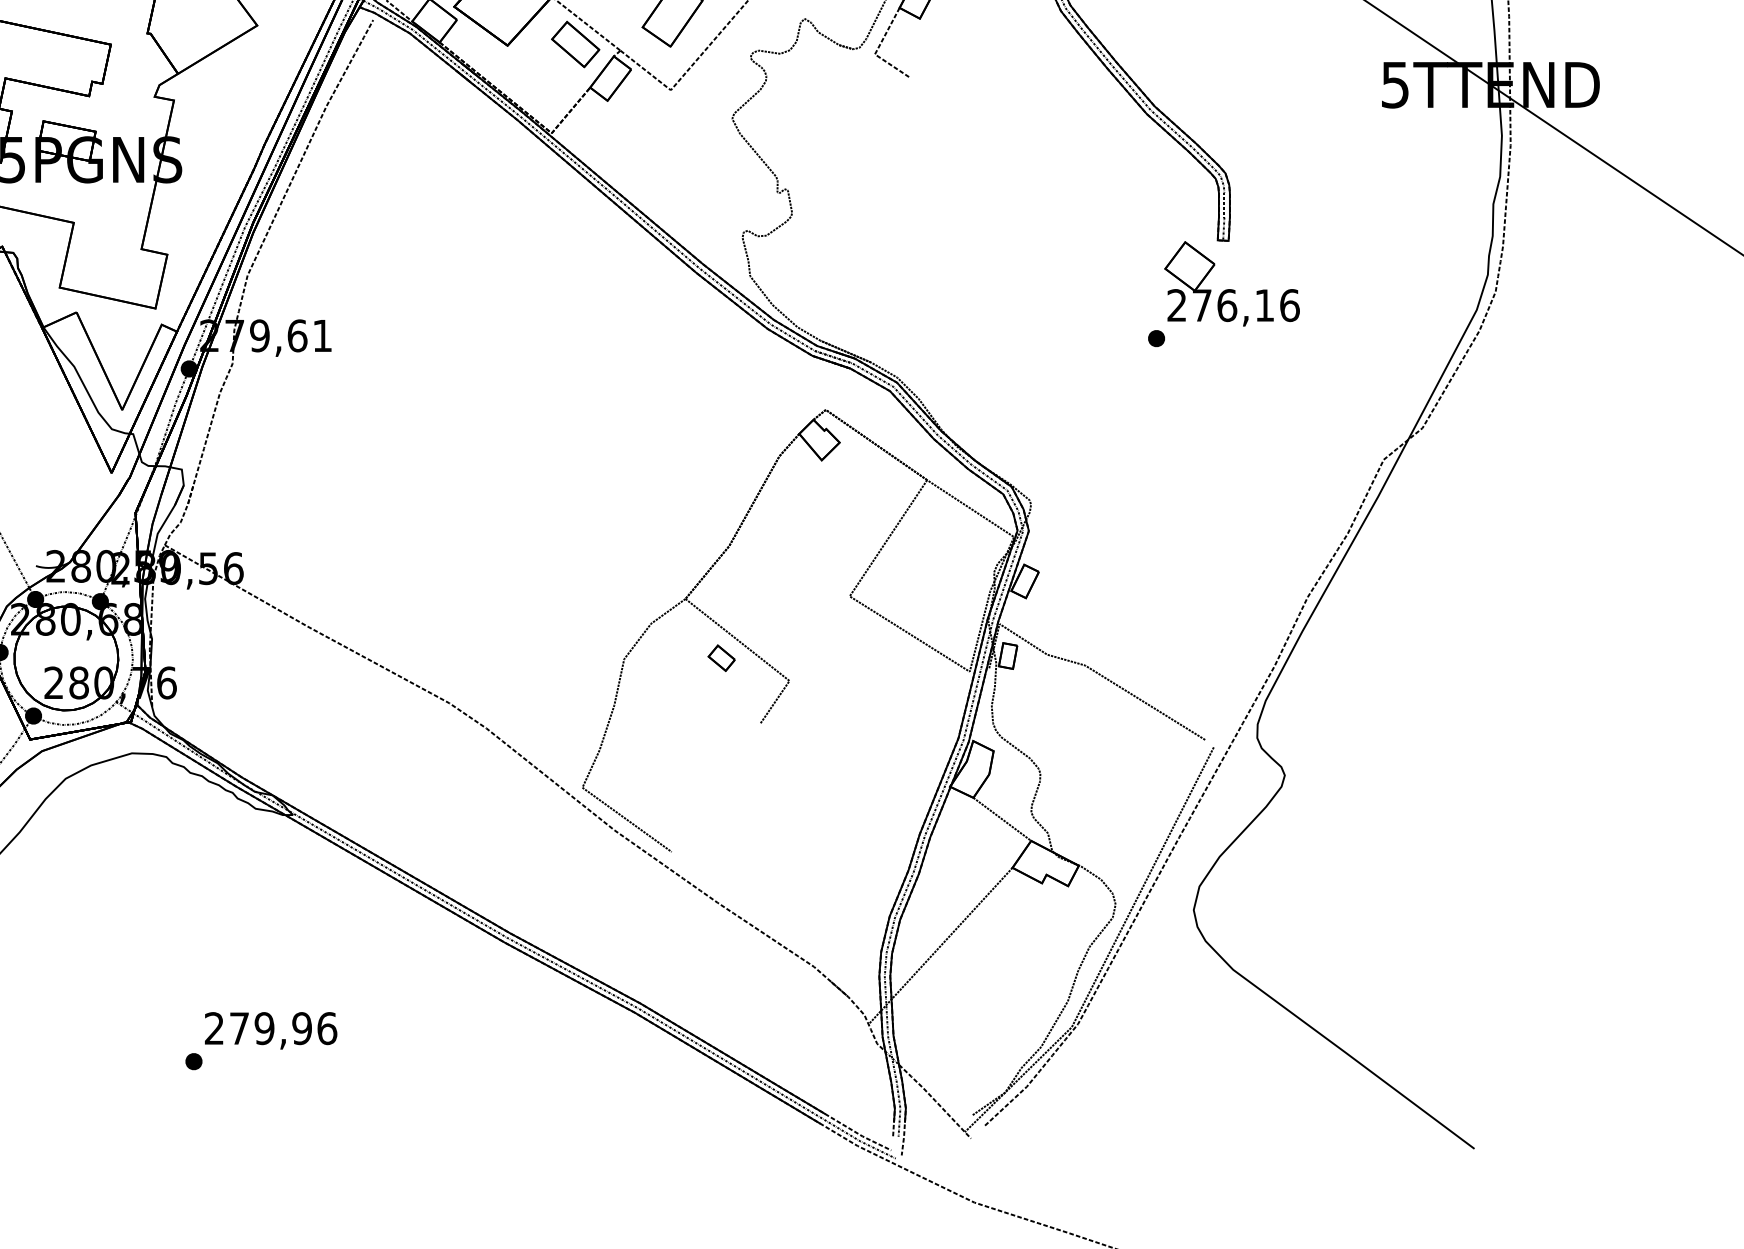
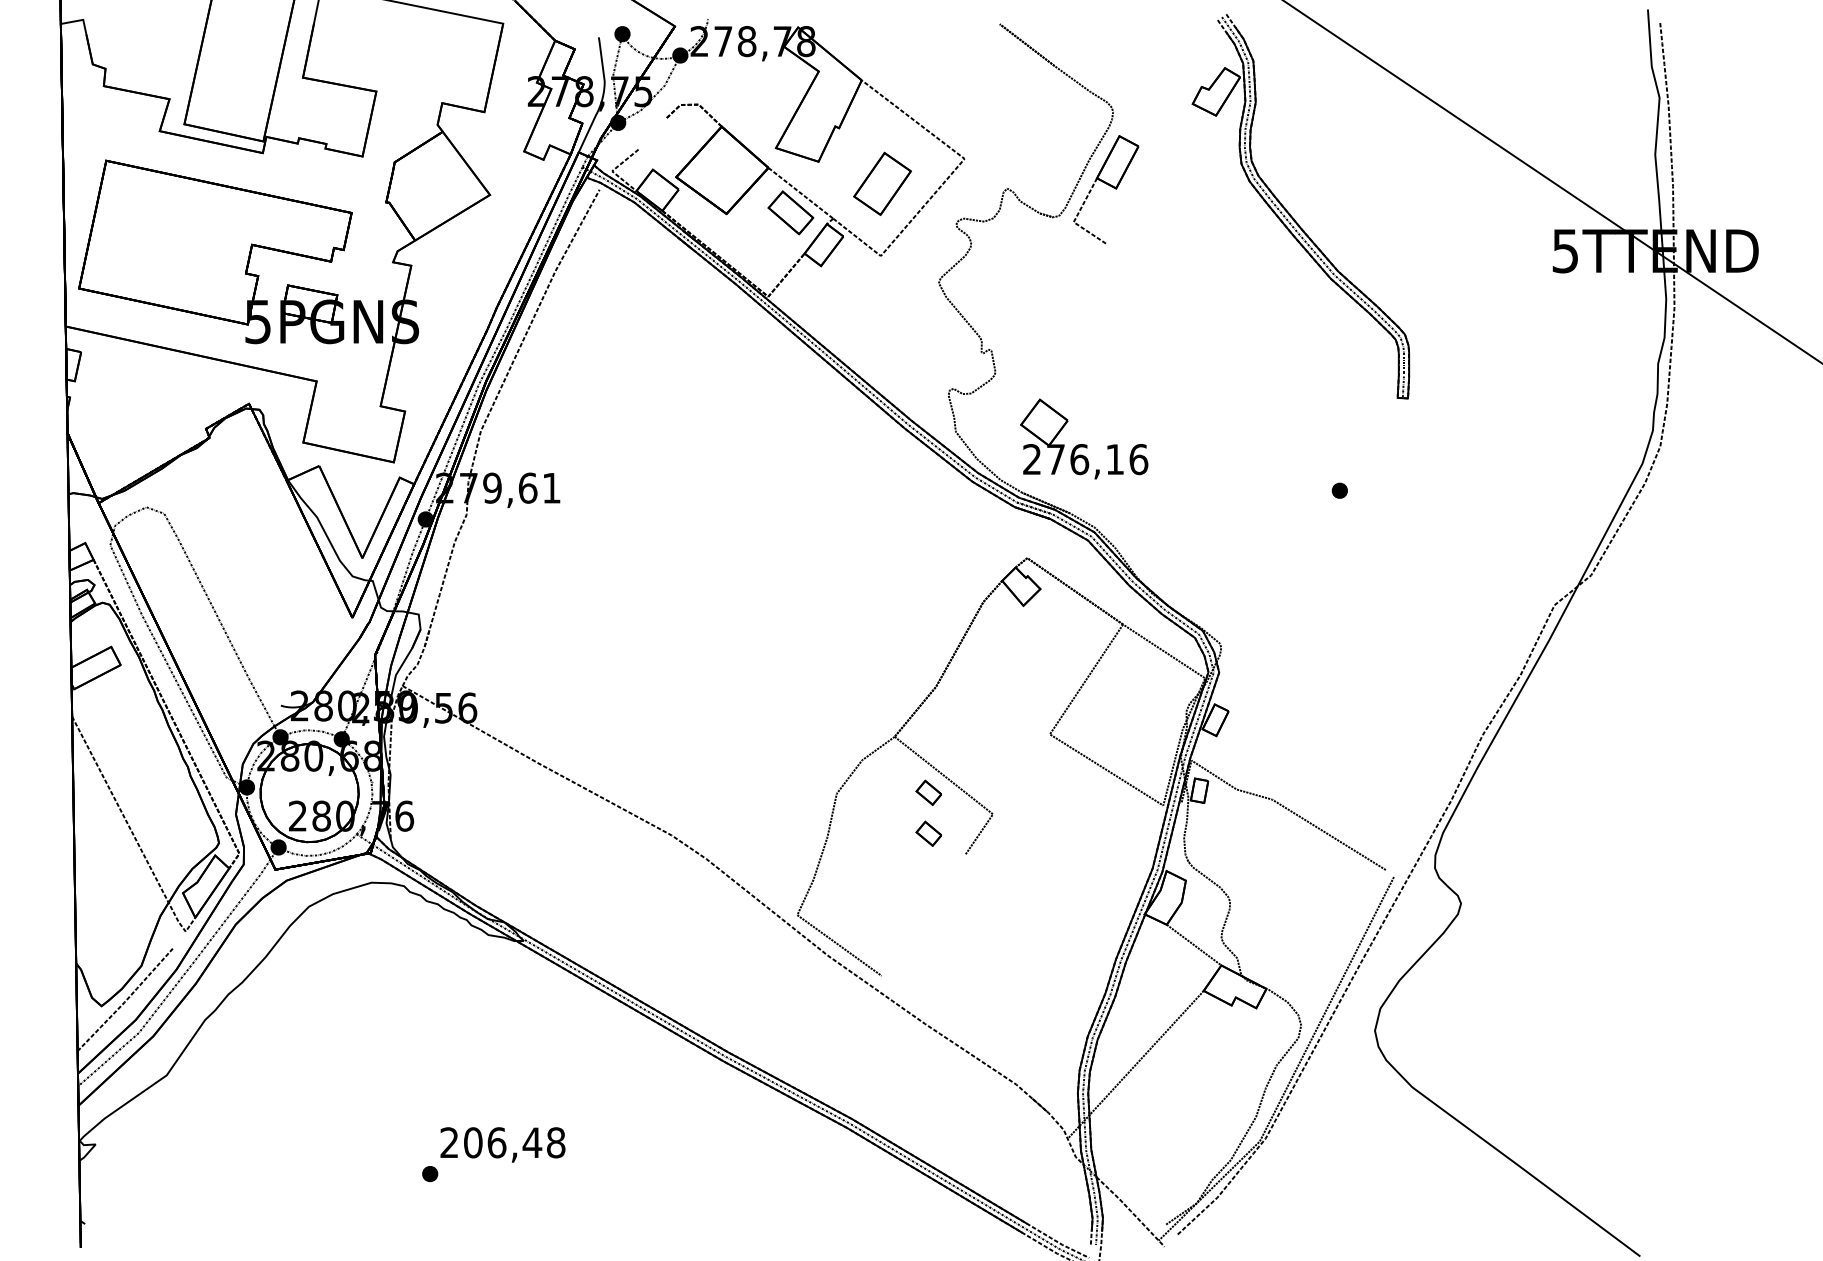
part: (1232, 283) -> (1084, 438), moved
part: (721, 701) -> (928, 833), added
text: (283, 1028) -> (514, 1142), 279,96 -> 206,48

